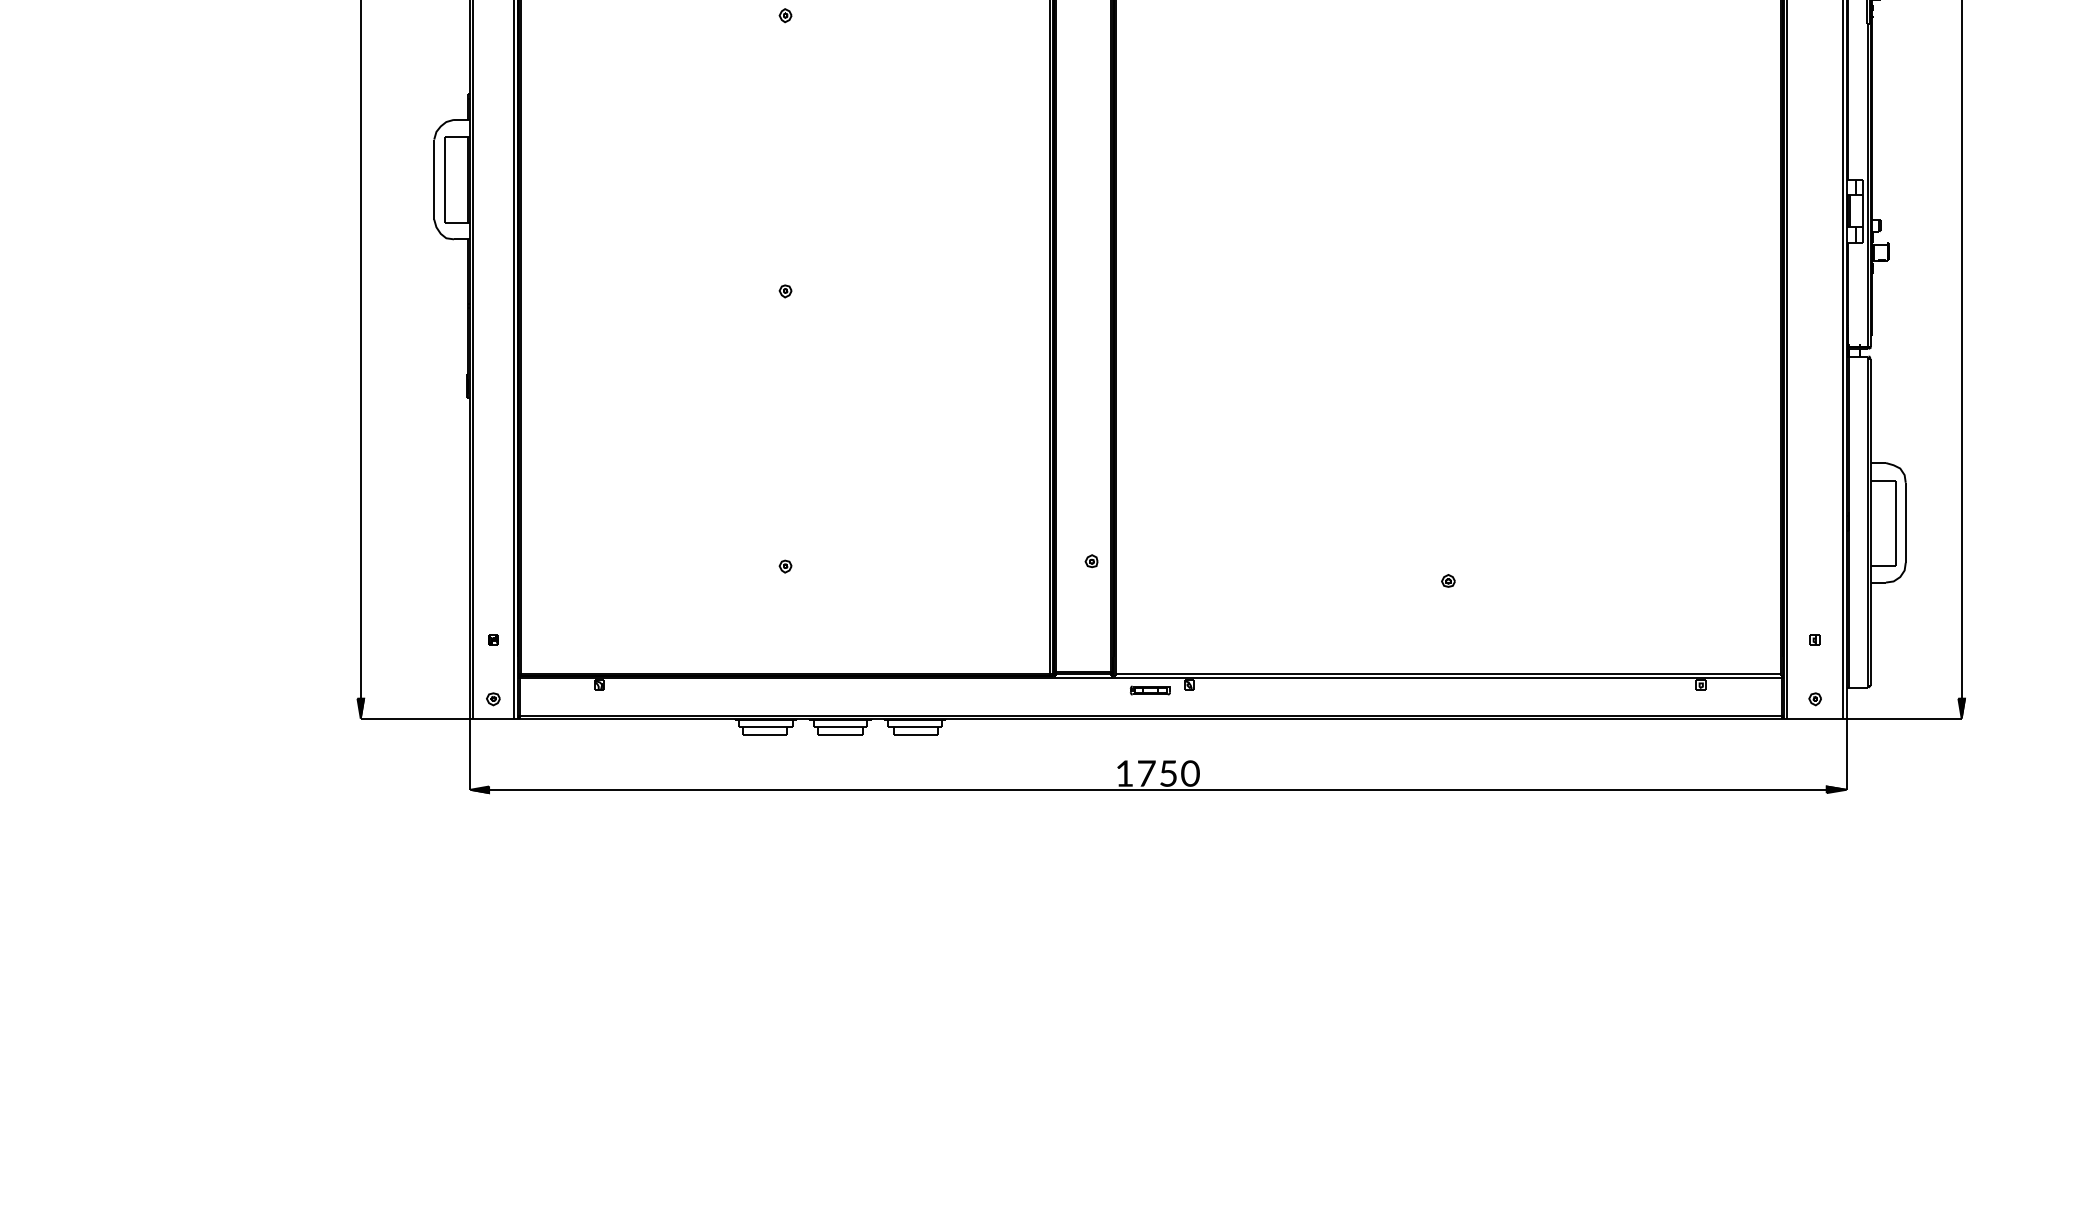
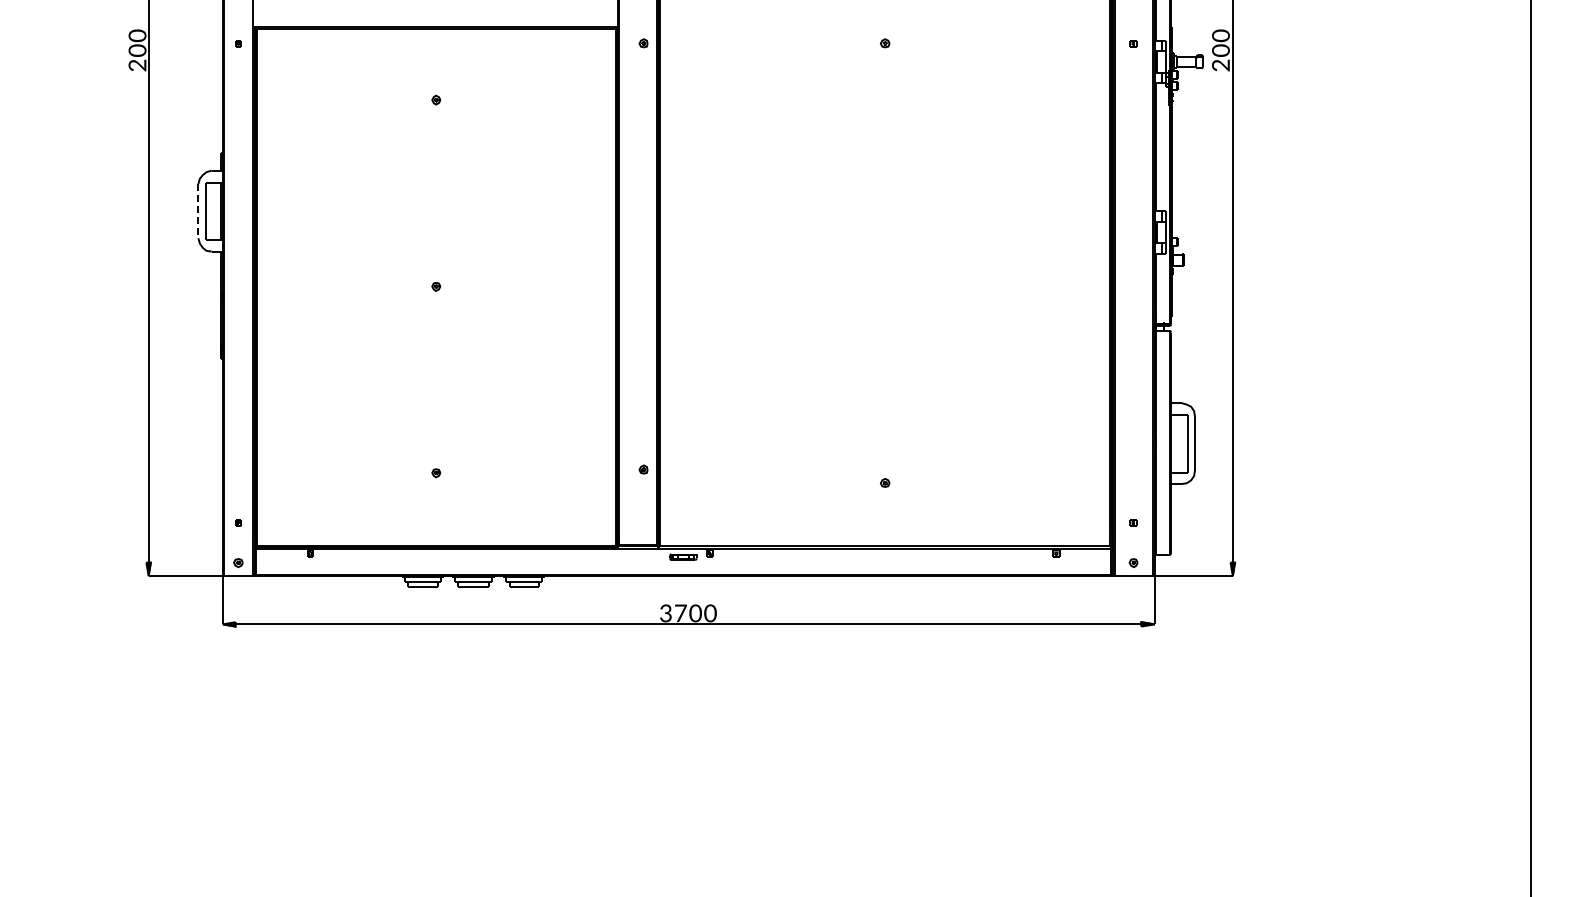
line: (434, 180) -> (198, 211), solid -> dashed
text: (1123, 773) -> (665, 613), 1 -> 3
text: (1168, 773) -> (695, 613), 5 -> 0

